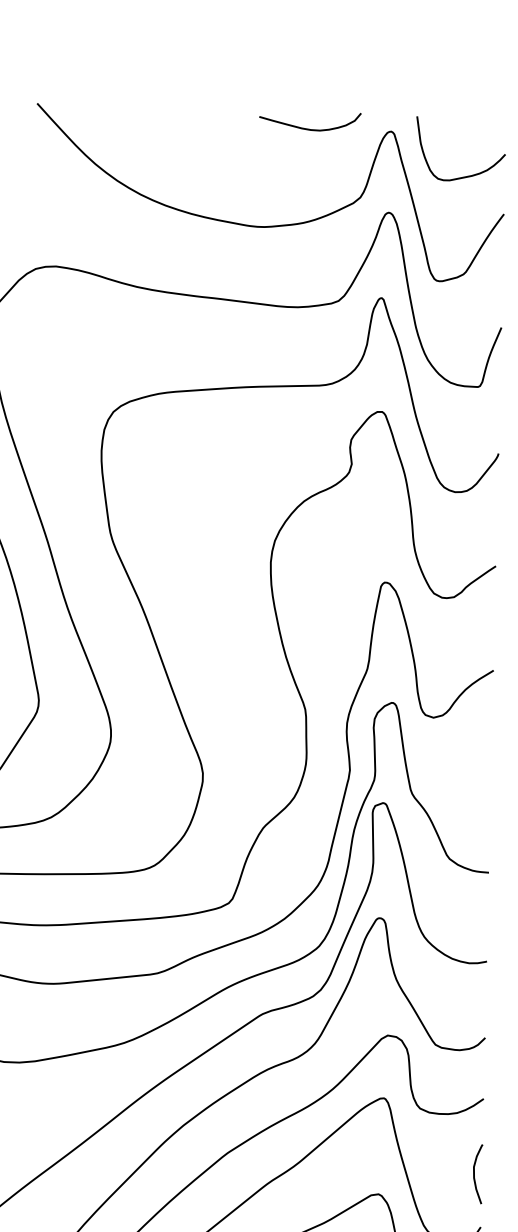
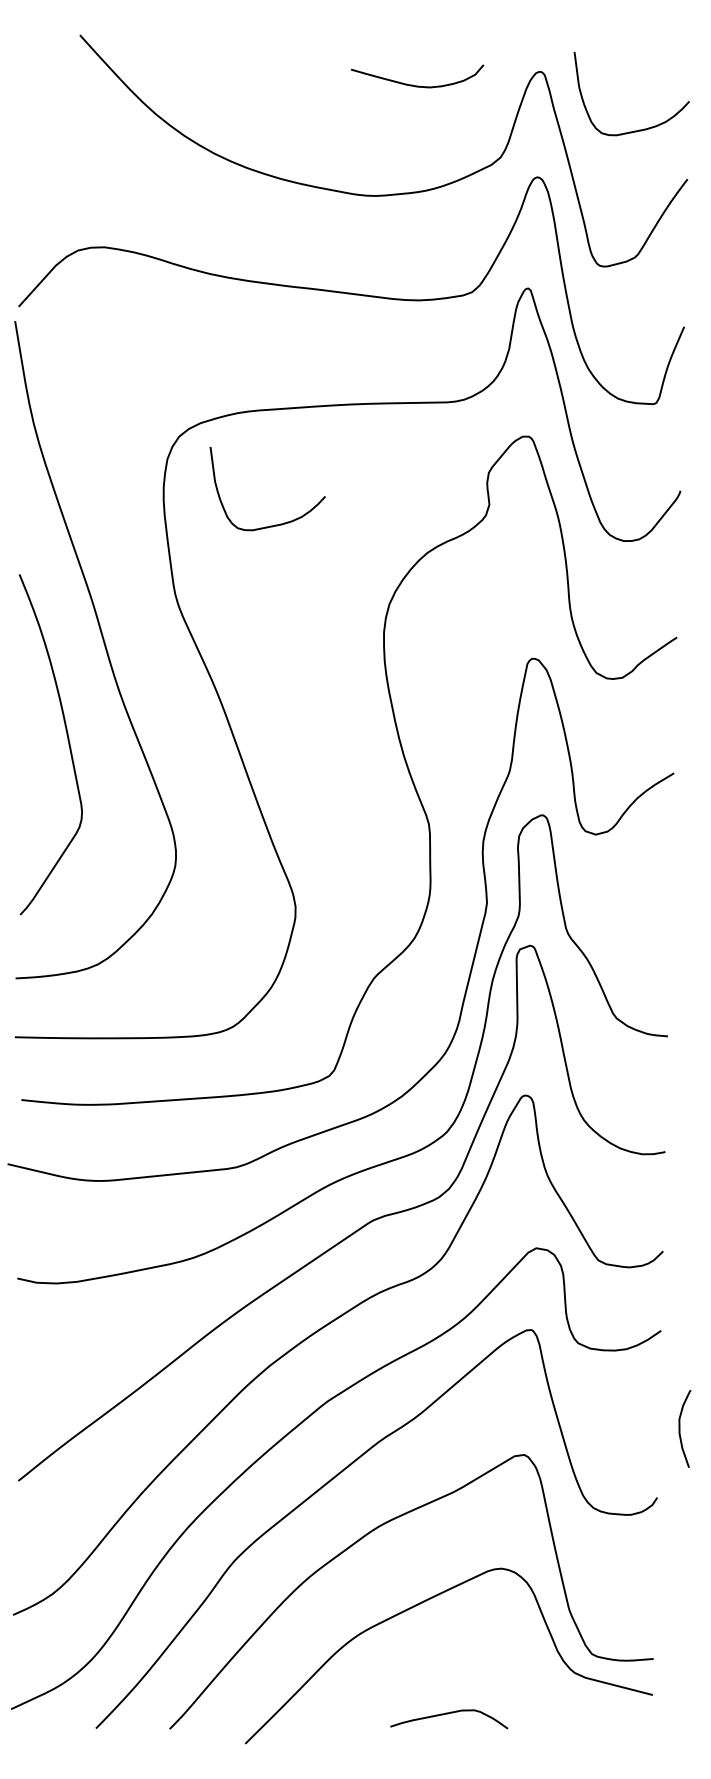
curve: (310, 129) -> (417, 85), moved
curve: (187, 479) -> (275, 524), added
curve: (474, 1173) -> (680, 1428), moved

